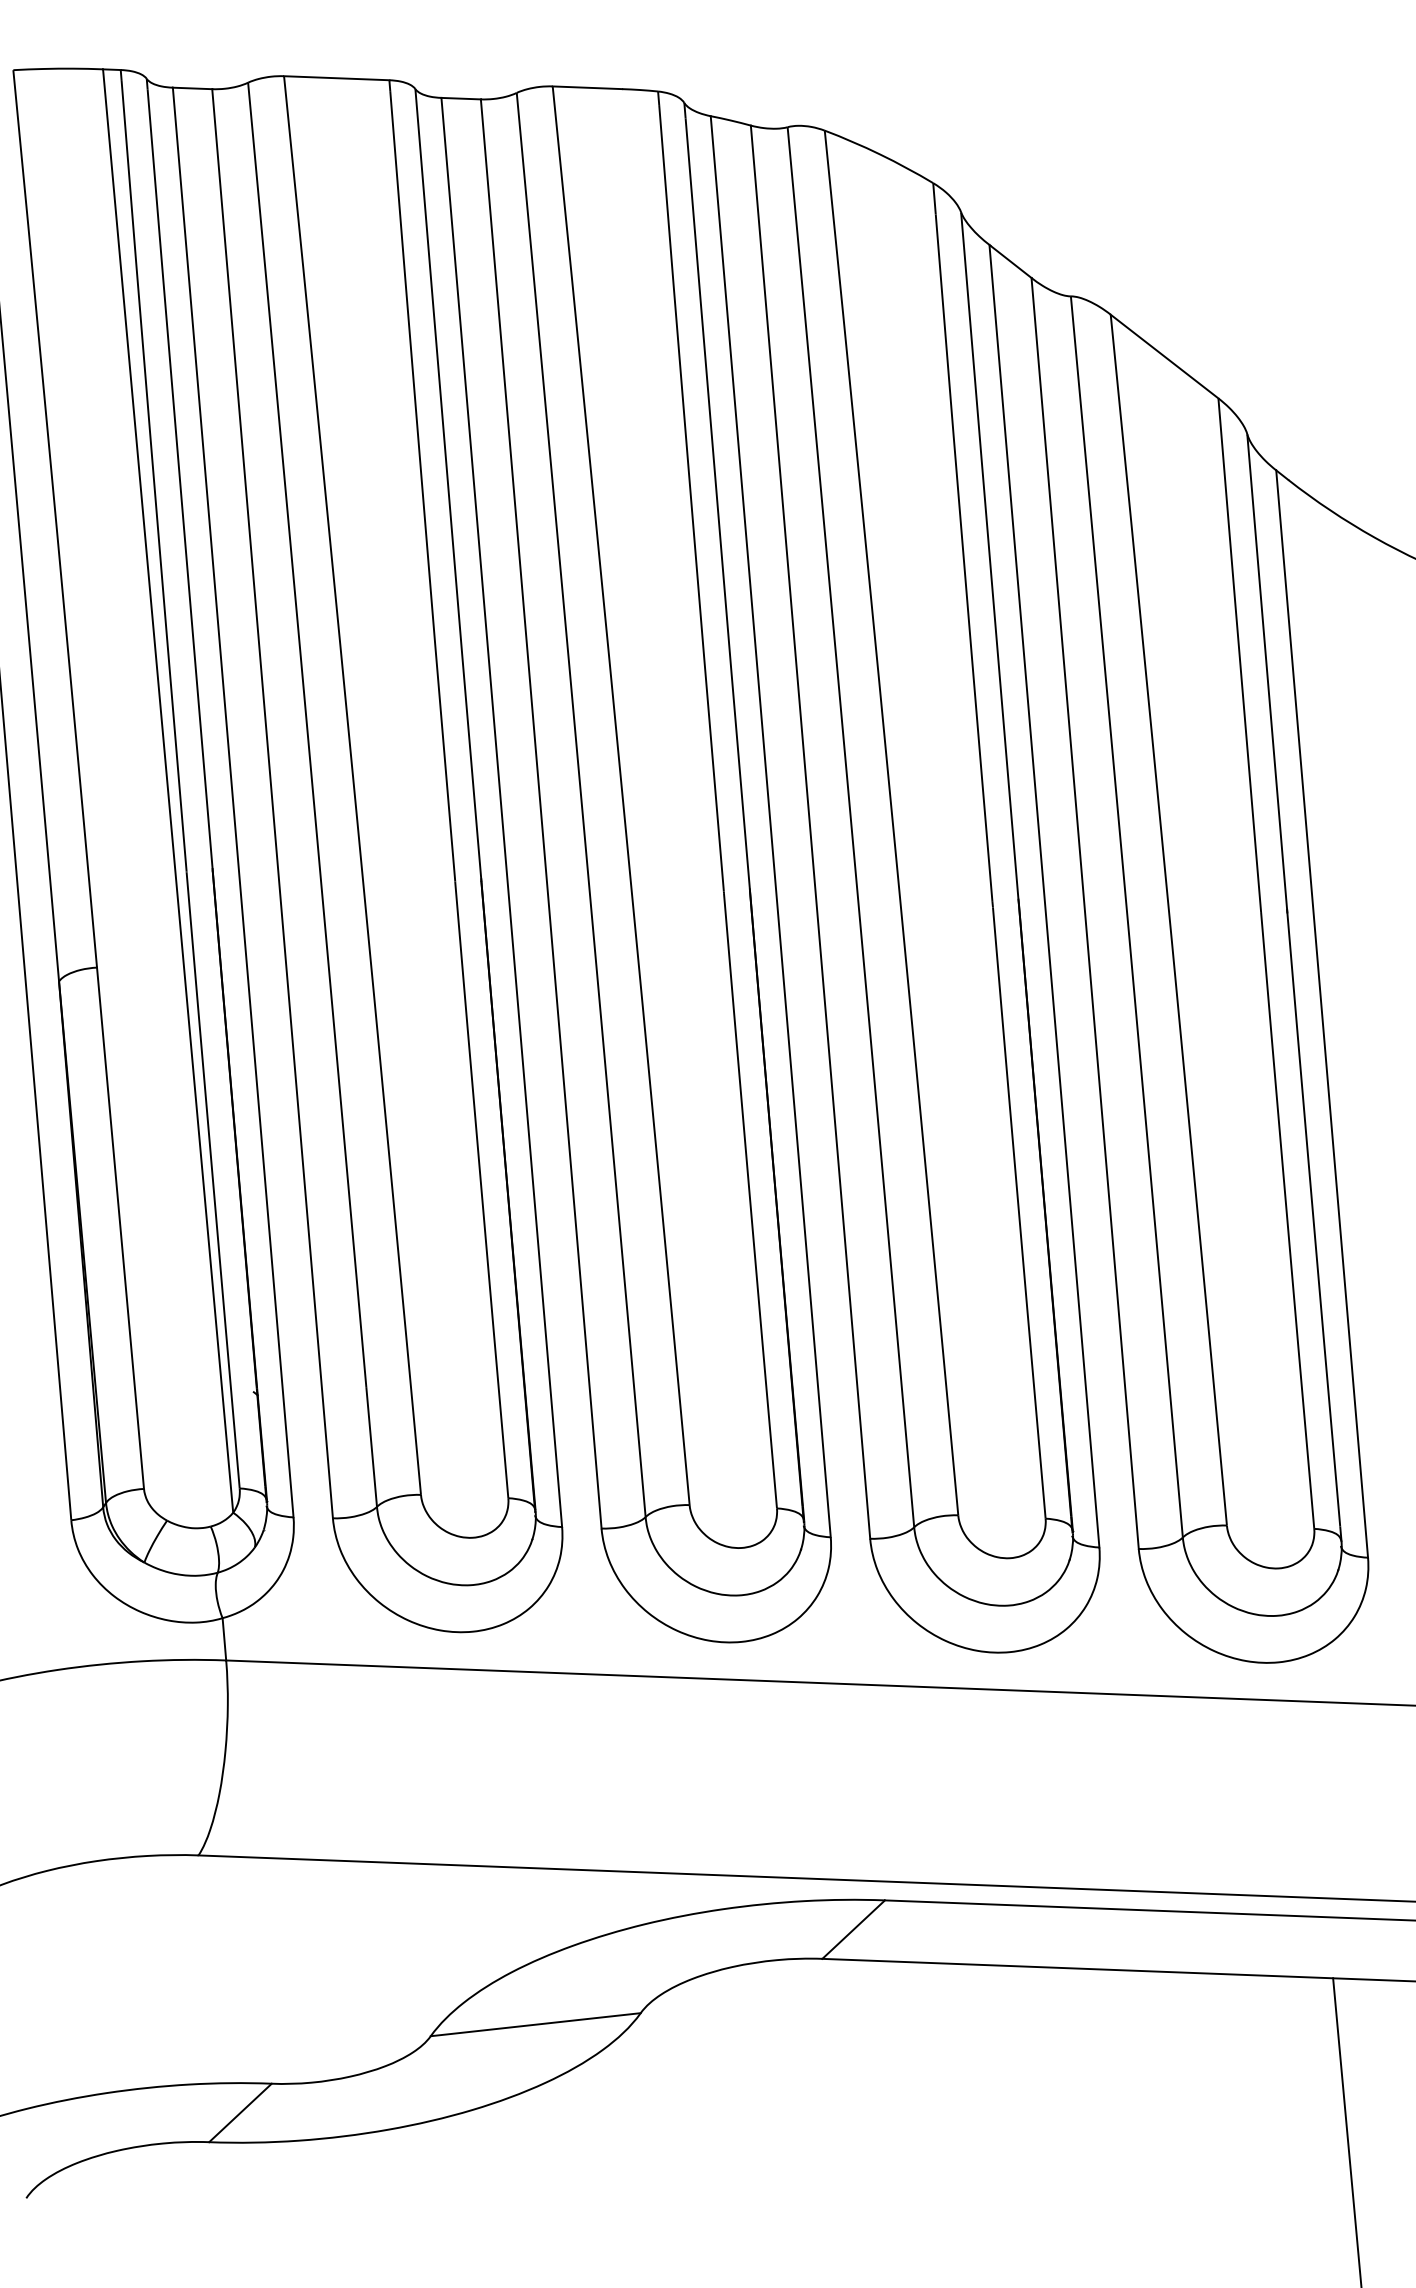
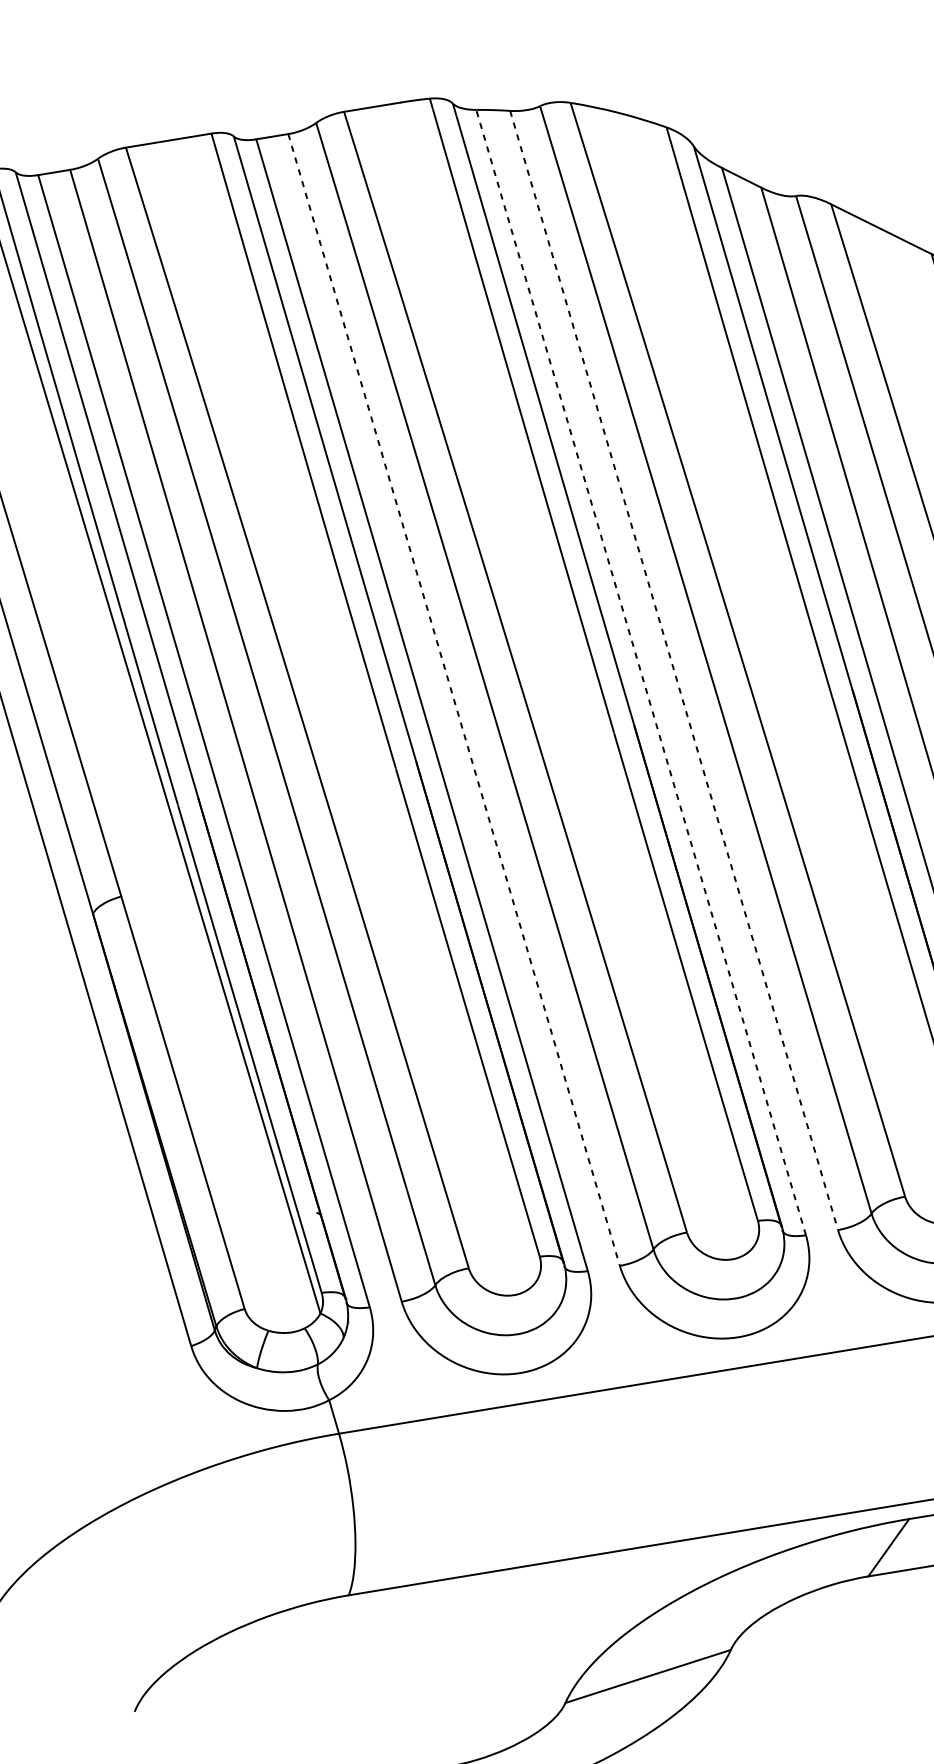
line: (541, 814) -> (454, 700), solid -> dashed
line: (770, 826) -> (640, 672), solid -> dashed
line: (810, 832) -> (674, 670), solid -> dashed

